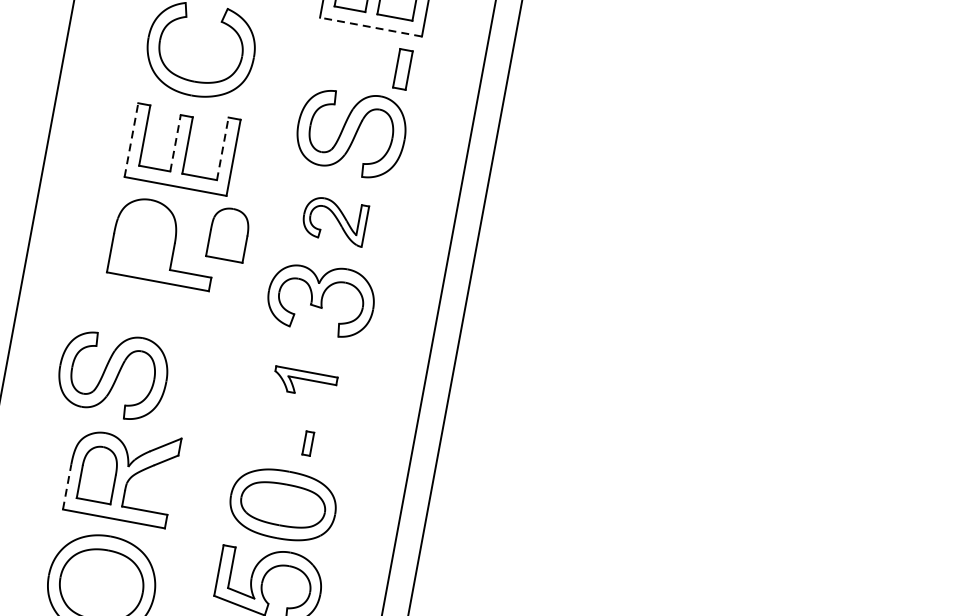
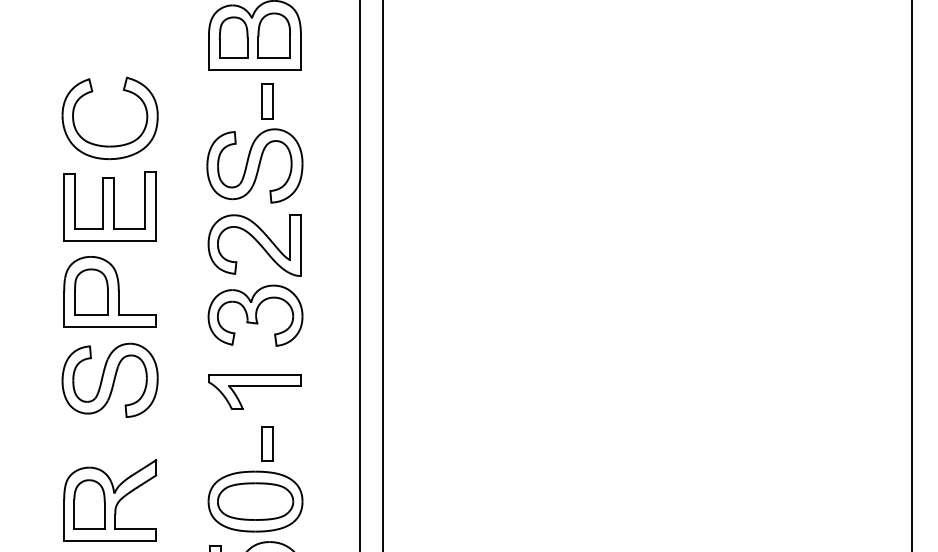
line: (370, 27) -> (254, 70), dashed -> solid
part: (402, 69) -> (267, 101), moved
line: (131, 139) -> (64, 207), dashed -> solid
line: (176, 142) -> (103, 202), dashed -> solid
line: (223, 148) -> (145, 200), dashed -> solid
part: (334, 220) -> (254, 245), size x1.67
part: (229, 233) -> (91, 291), moved
part: (112, 373) -> (109, 379), moved
part: (304, 382) -> (254, 391), size x1.67
part: (308, 442) -> (267, 443), size x1.67
line: (67, 486) -> (64, 520), dashed -> solid

